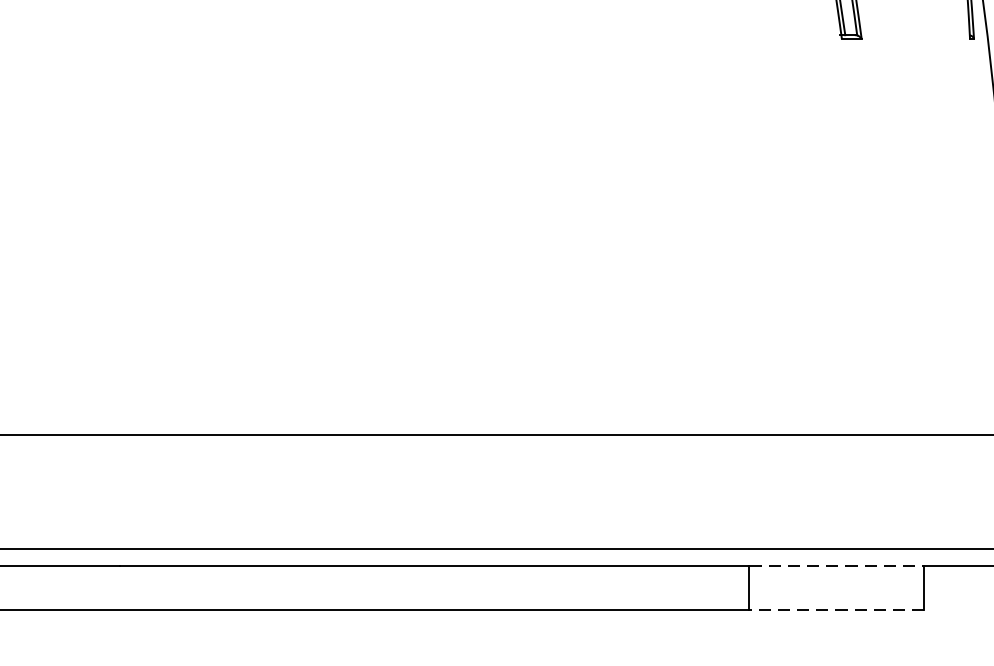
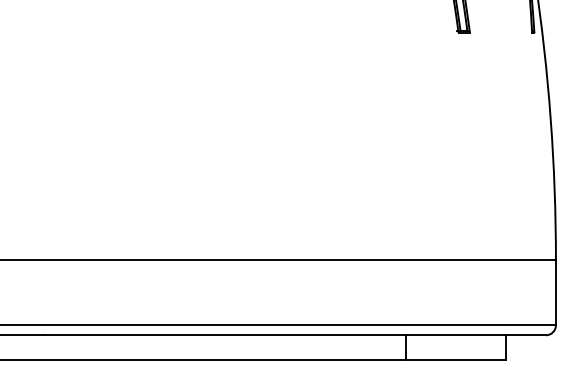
line: (838, 566) -> (456, 335), dashed -> solid
line: (836, 610) -> (455, 360), dashed -> solid

